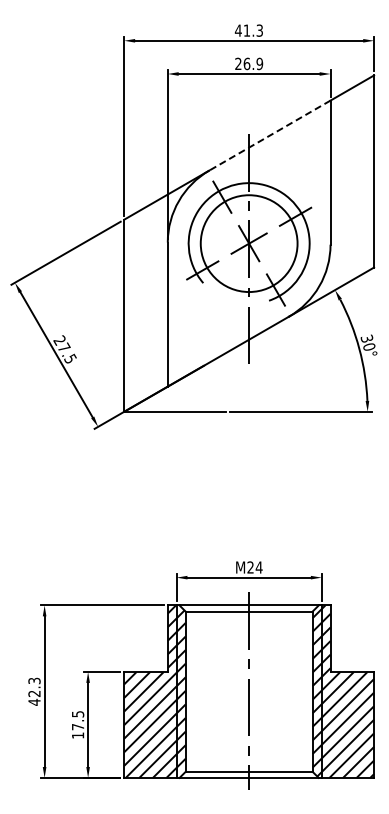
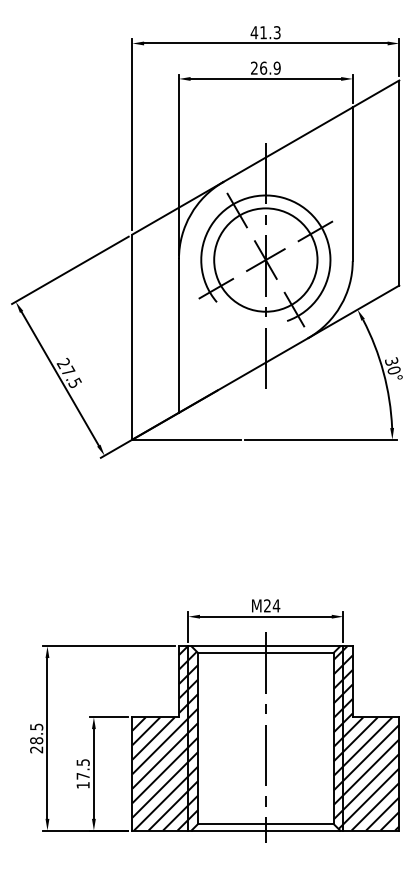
line: (269, 135) -> (287, 144), dashed -> solid
text: (34, 691) -> (36, 738), 42.3 -> 28.5

